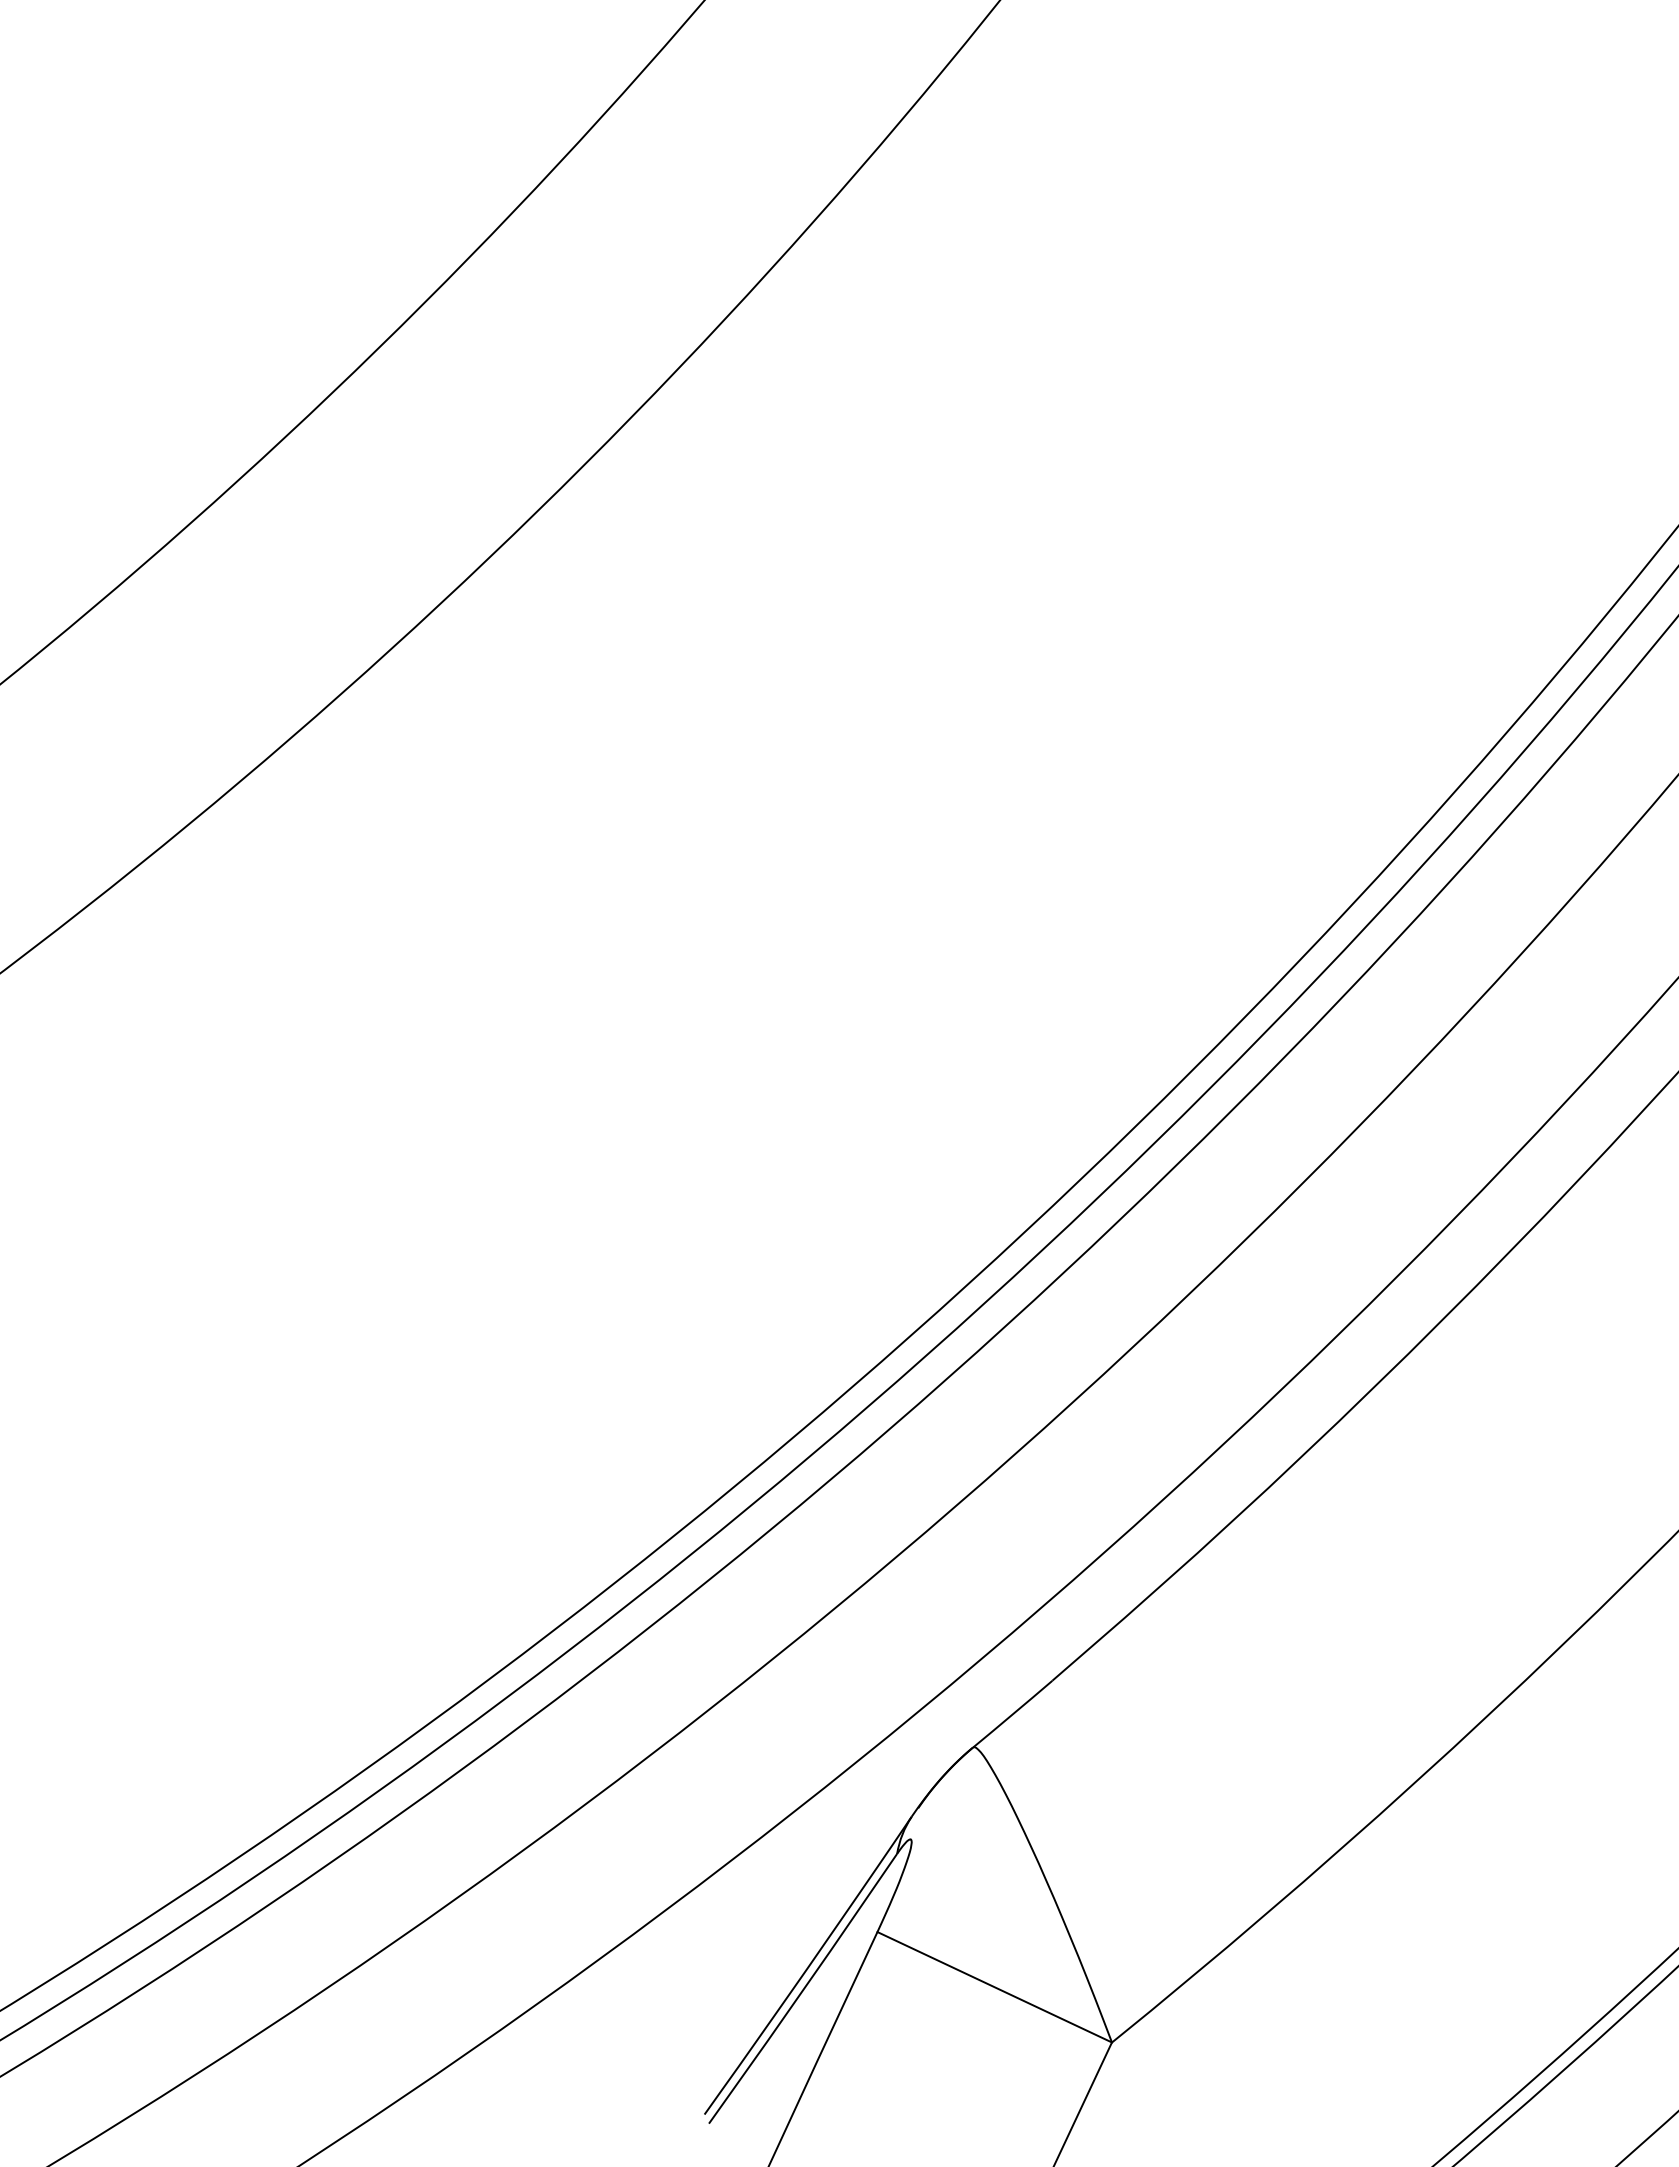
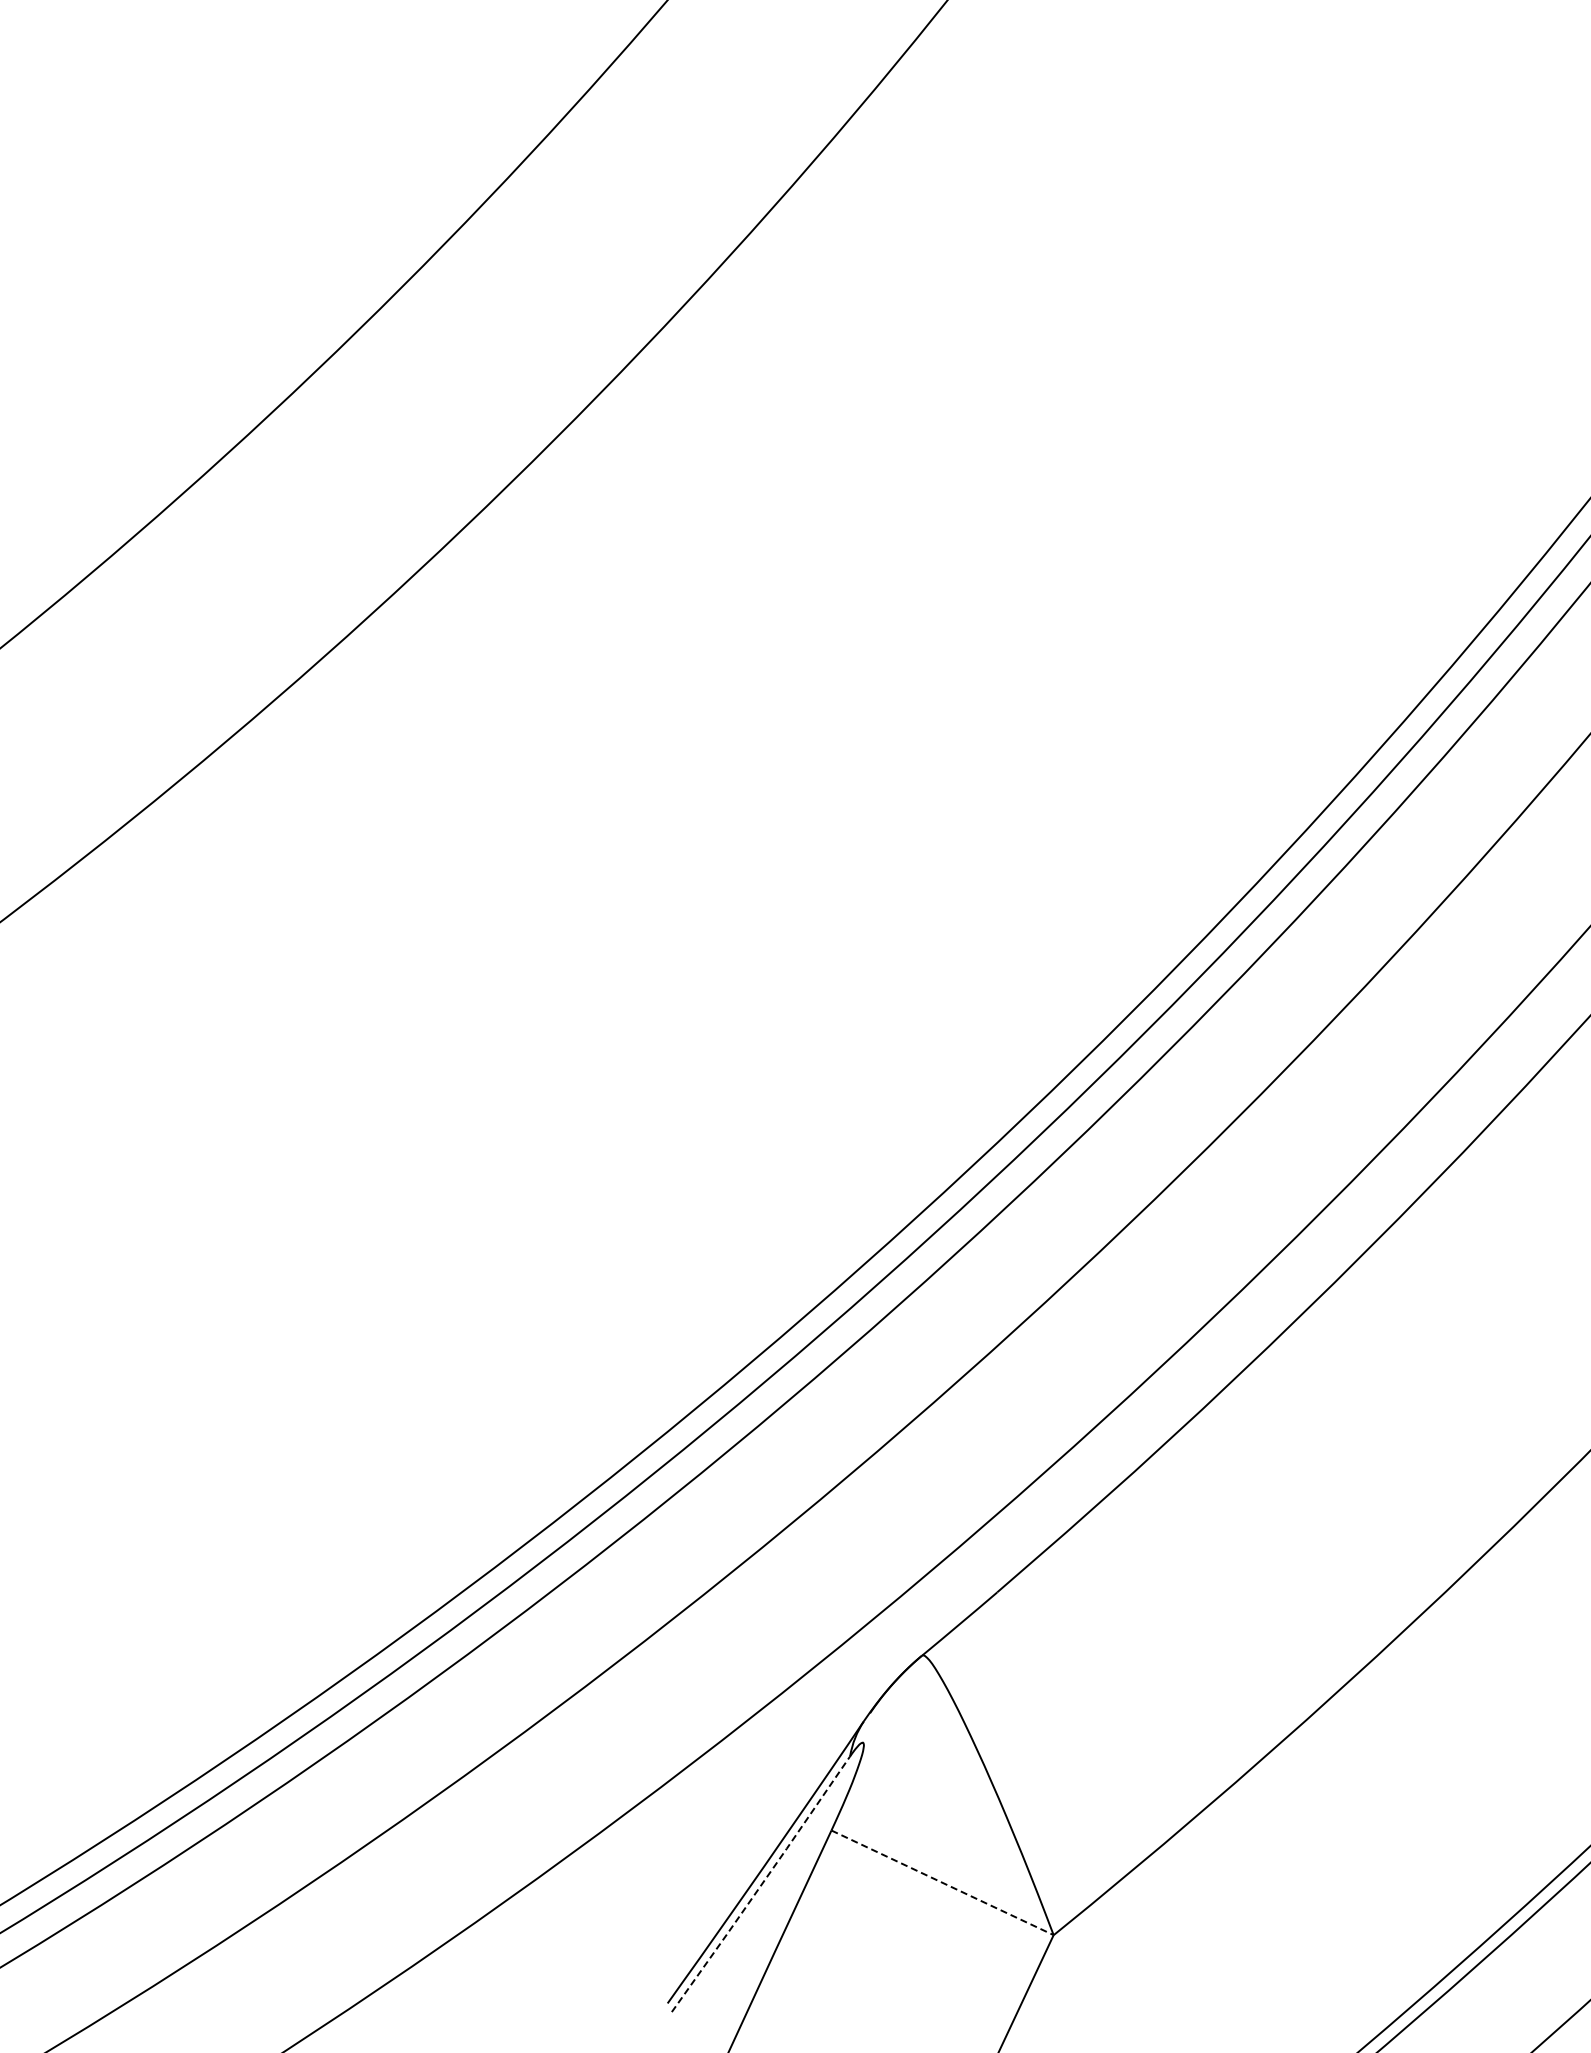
line: (994, 1986) -> (942, 1882), solid -> dashed
line: (803, 1989) -> (761, 1884), solid -> dashed

